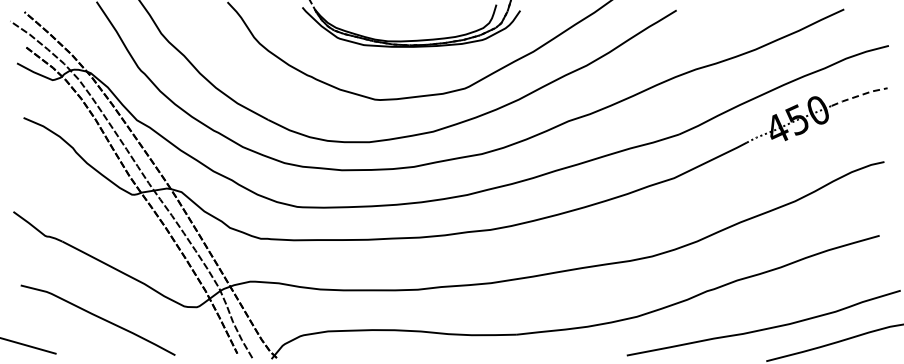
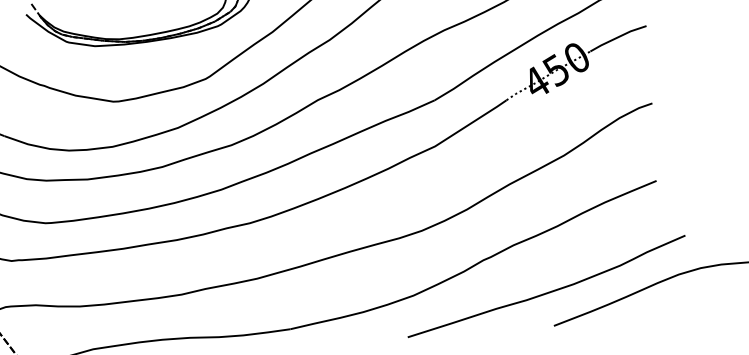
line: (859, 95) -> (618, 37), dashed -> solid

